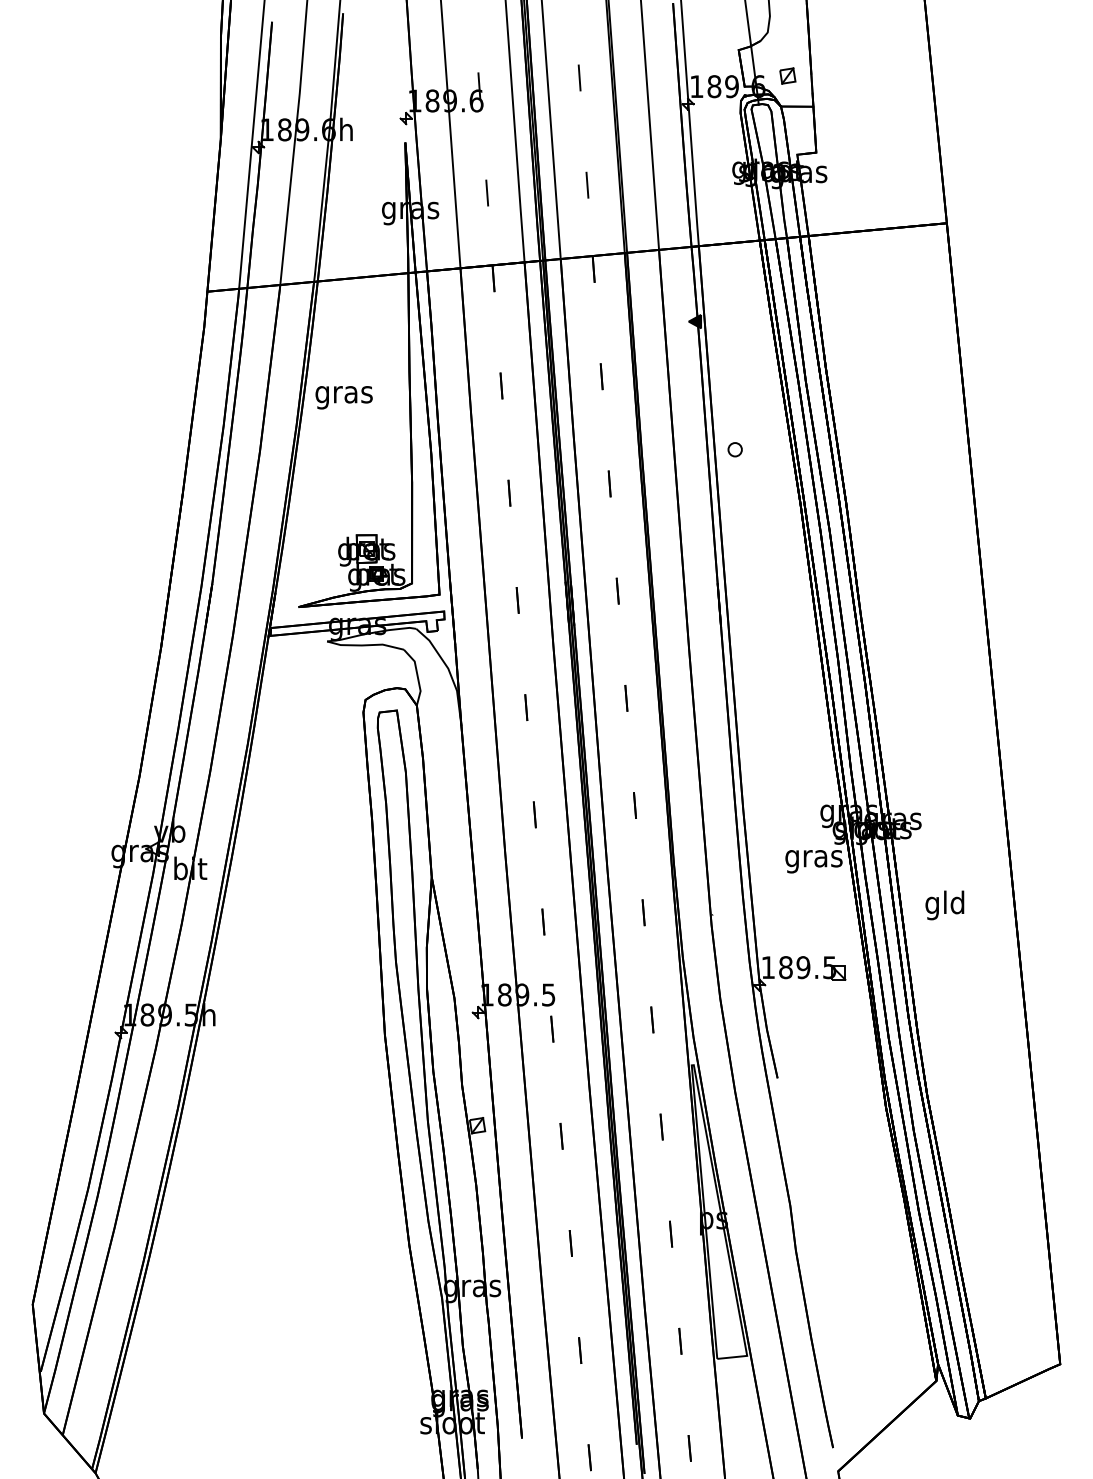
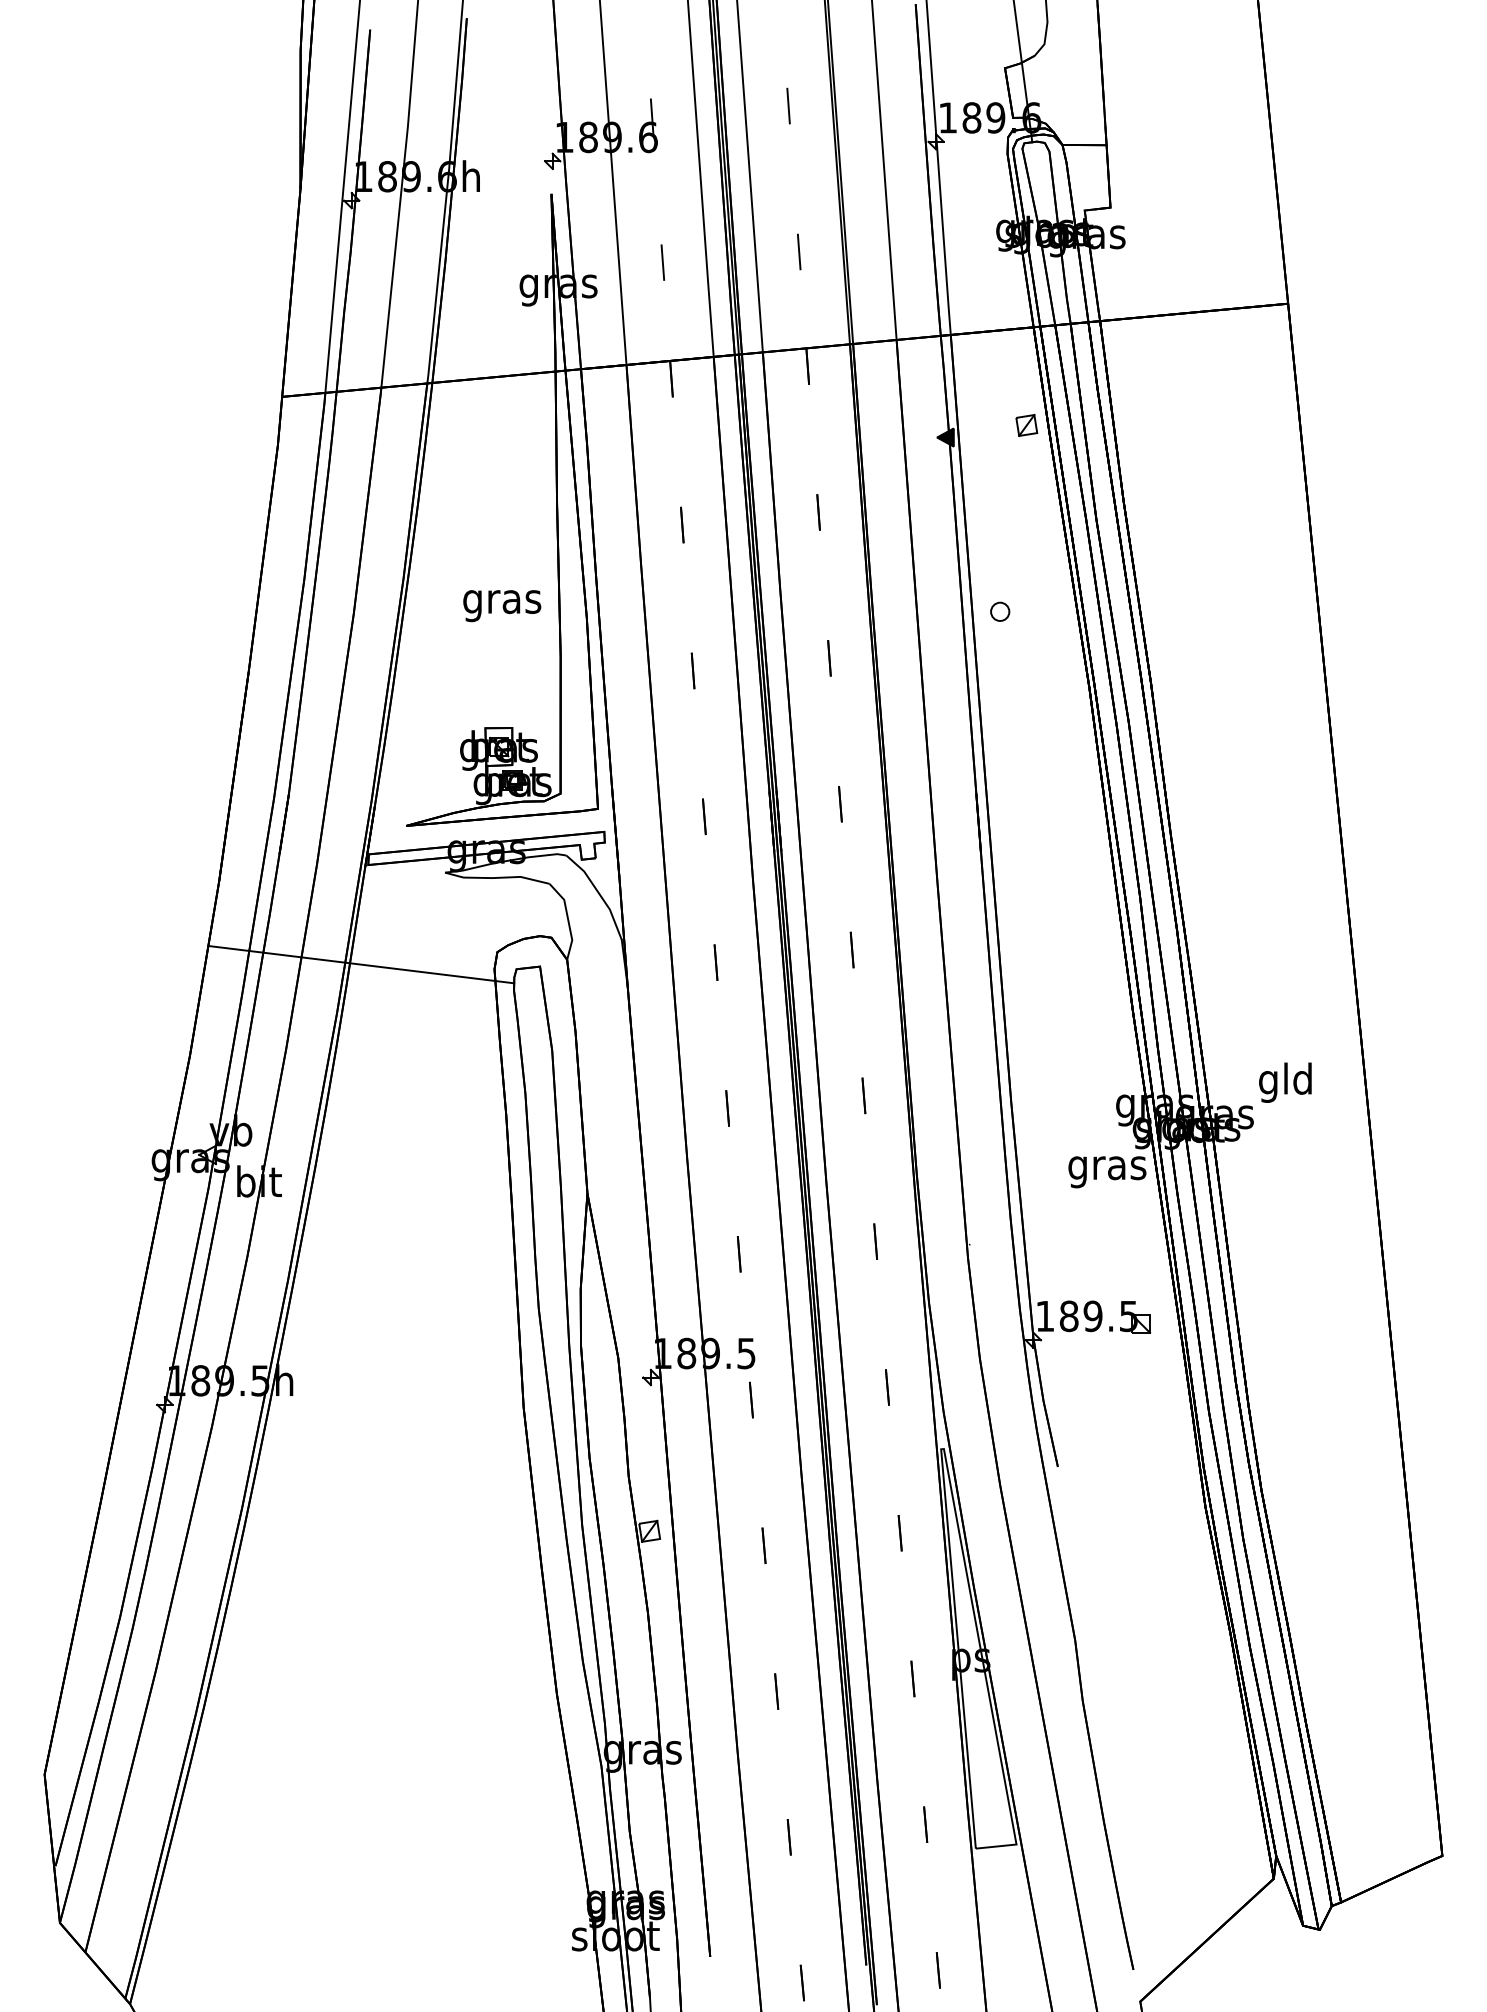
part: (787, 76) -> (1026, 425), moved
text: (344, 398) -> (502, 606), moved
line: (265, 708) -> (361, 964), added
text: (944, 905) -> (1285, 1082), moved

